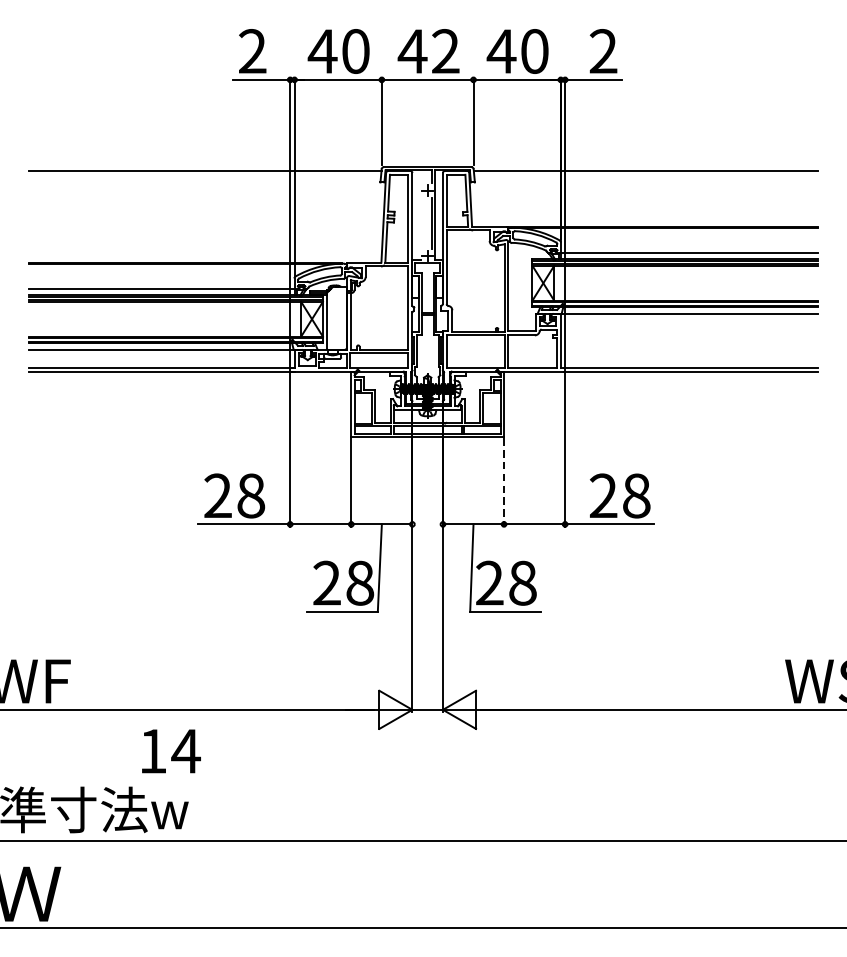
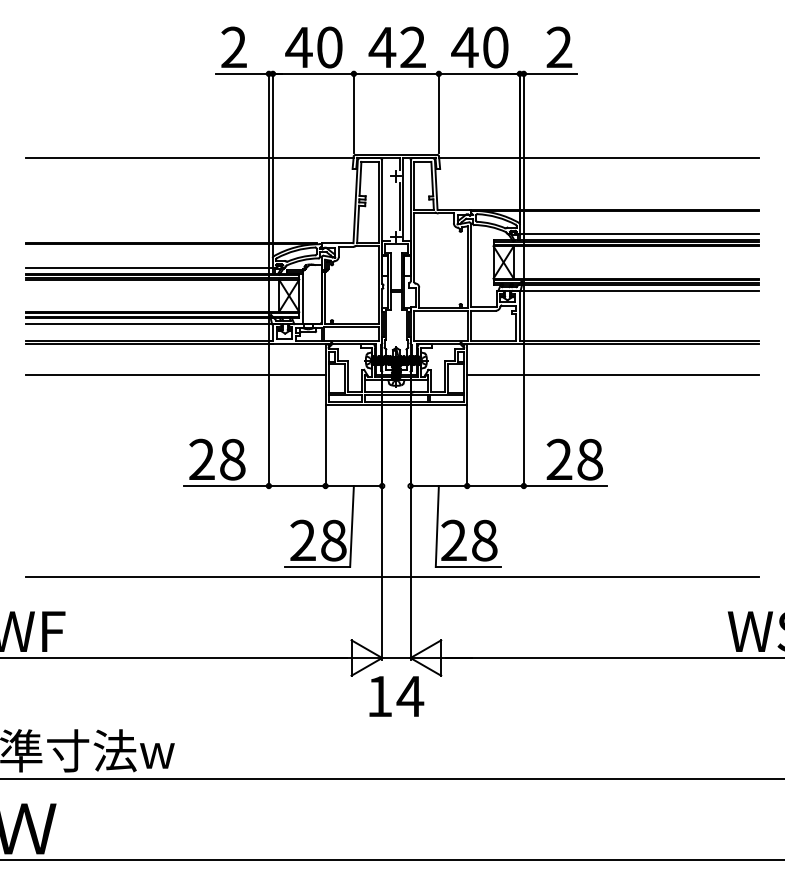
line: (189, 404) -> (175, 374), added
line: (660, 404) -> (612, 374), added
line: (504, 482) -> (467, 447), dashed -> solid
line: (423, 623) -> (392, 577), added
text: (171, 751) -> (396, 696), moved

